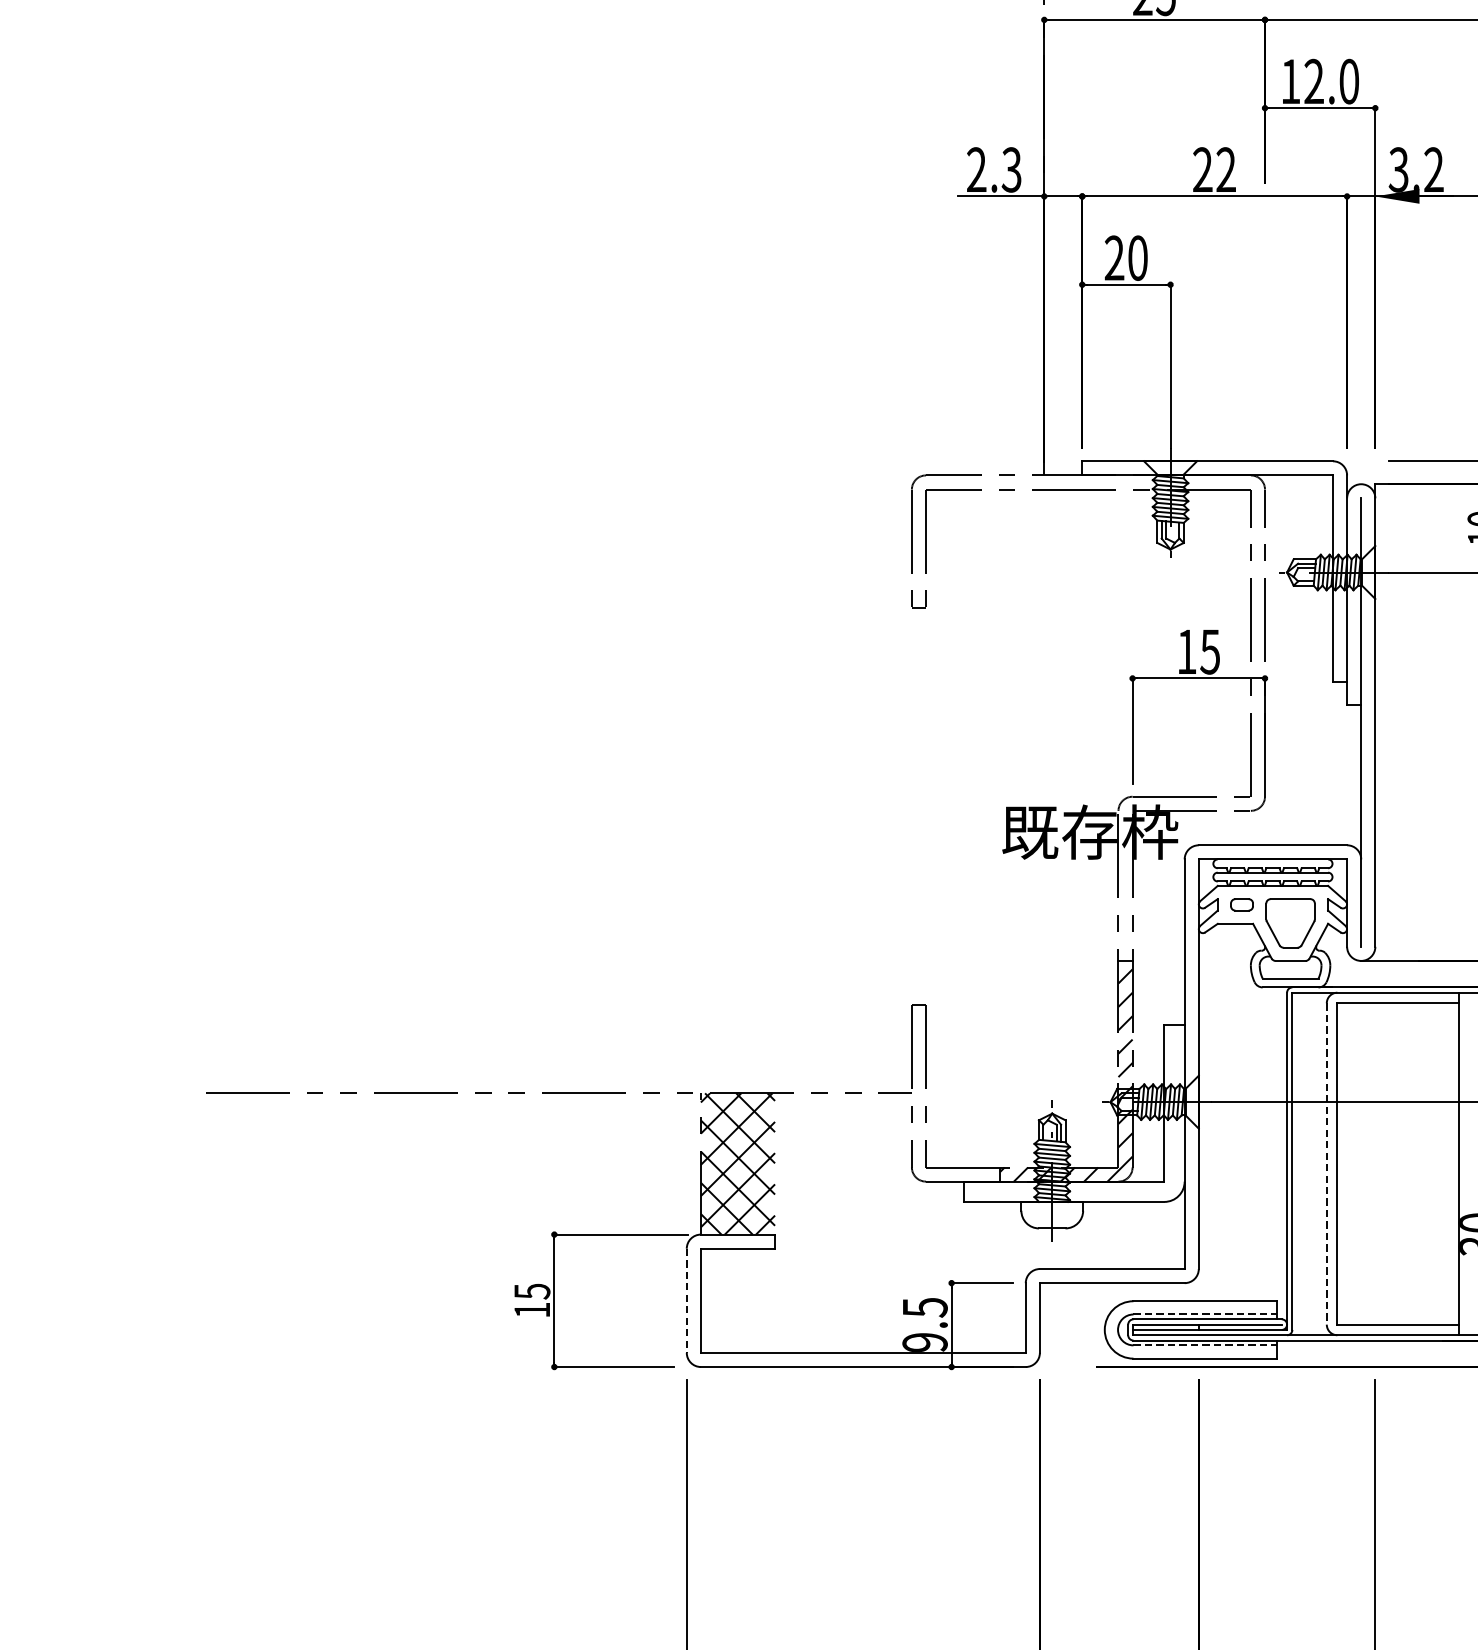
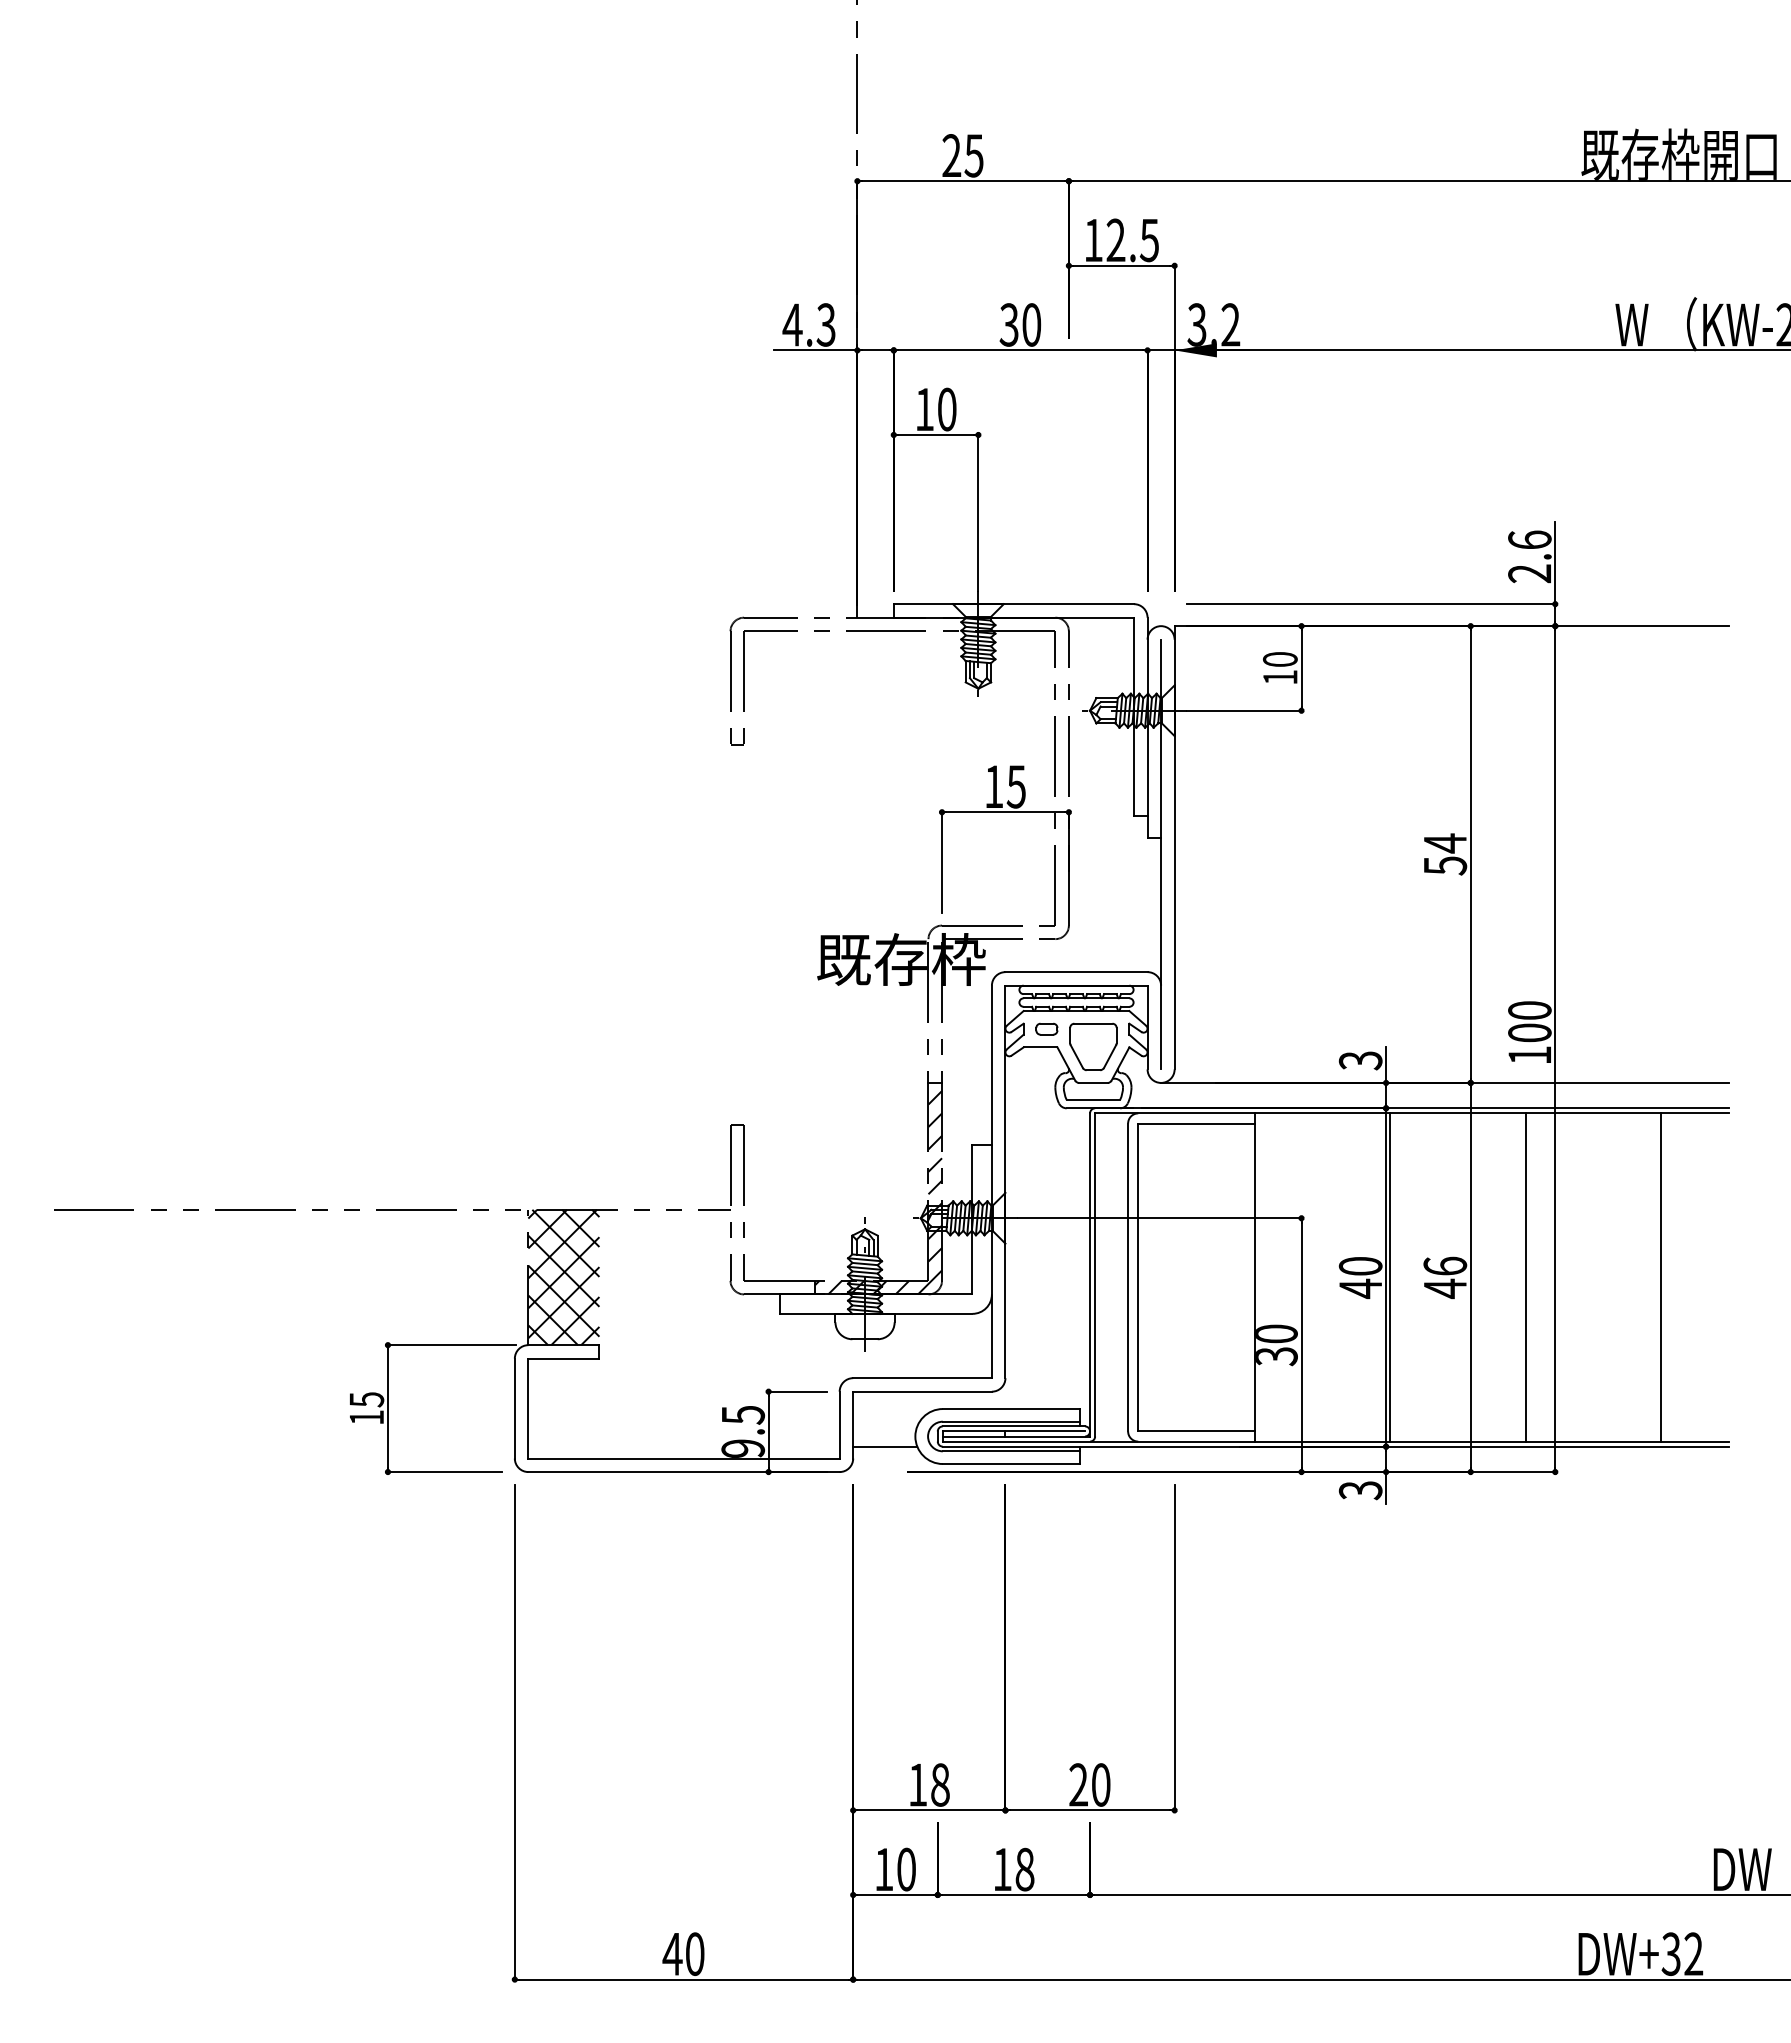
text: (1348, 81) -> (1148, 240), 12.0 -> 12.5
text: (976, 169) -> (792, 324), 2.3 -> 4.3
text: (1214, 169) -> (1020, 324), 22 -> 30
text: (1114, 257) -> (924, 408), 20 -> 10
line: (1327, 1163) -> (1128, 1277), dashed -> solid
line: (686, 1300) -> (514, 1408), dashed -> solid
line: (1205, 1314) -> (1011, 1421), dashed -> solid
line: (1073, 1340) -> (885, 1446), added
line: (1205, 1345) -> (1011, 1451), dashed -> solid

